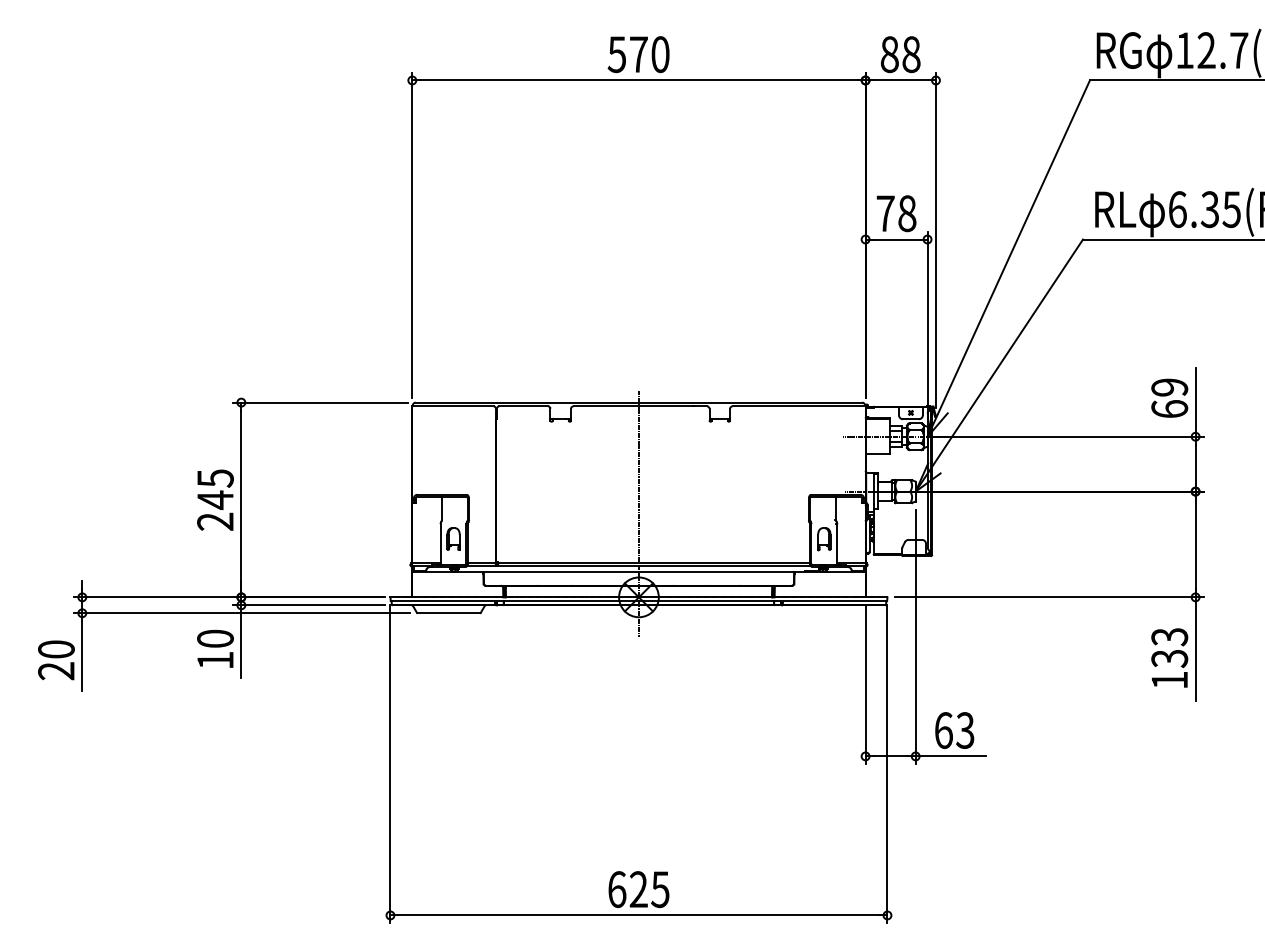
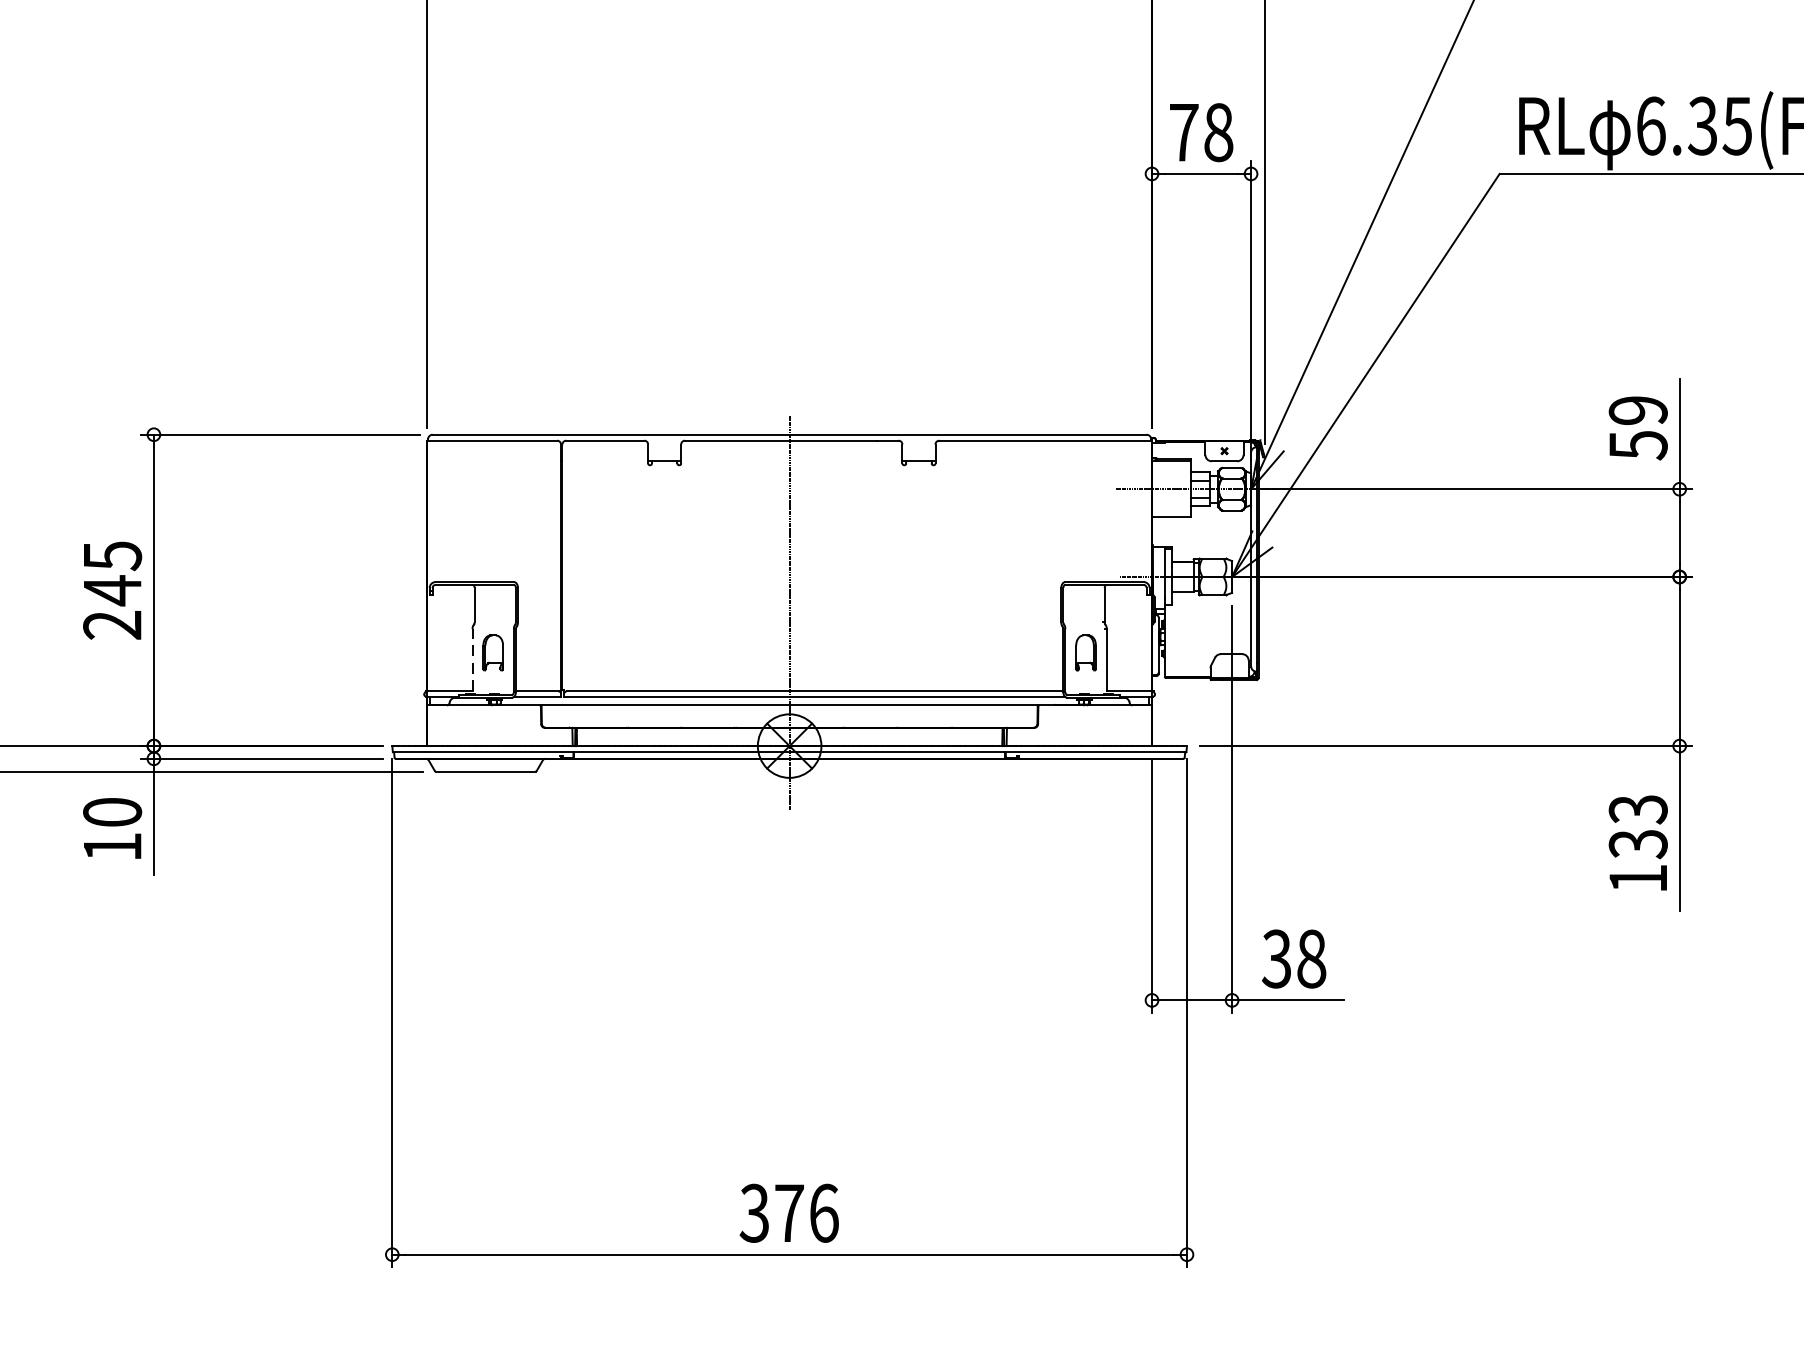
text: (1169, 409) -> (1637, 445), 69 -> 59
line: (440, 543) -> (472, 659), solid -> dashed
text: (954, 730) -> (1294, 958), 63 -> 38
text: (638, 889) -> (788, 1213), 625 -> 376

